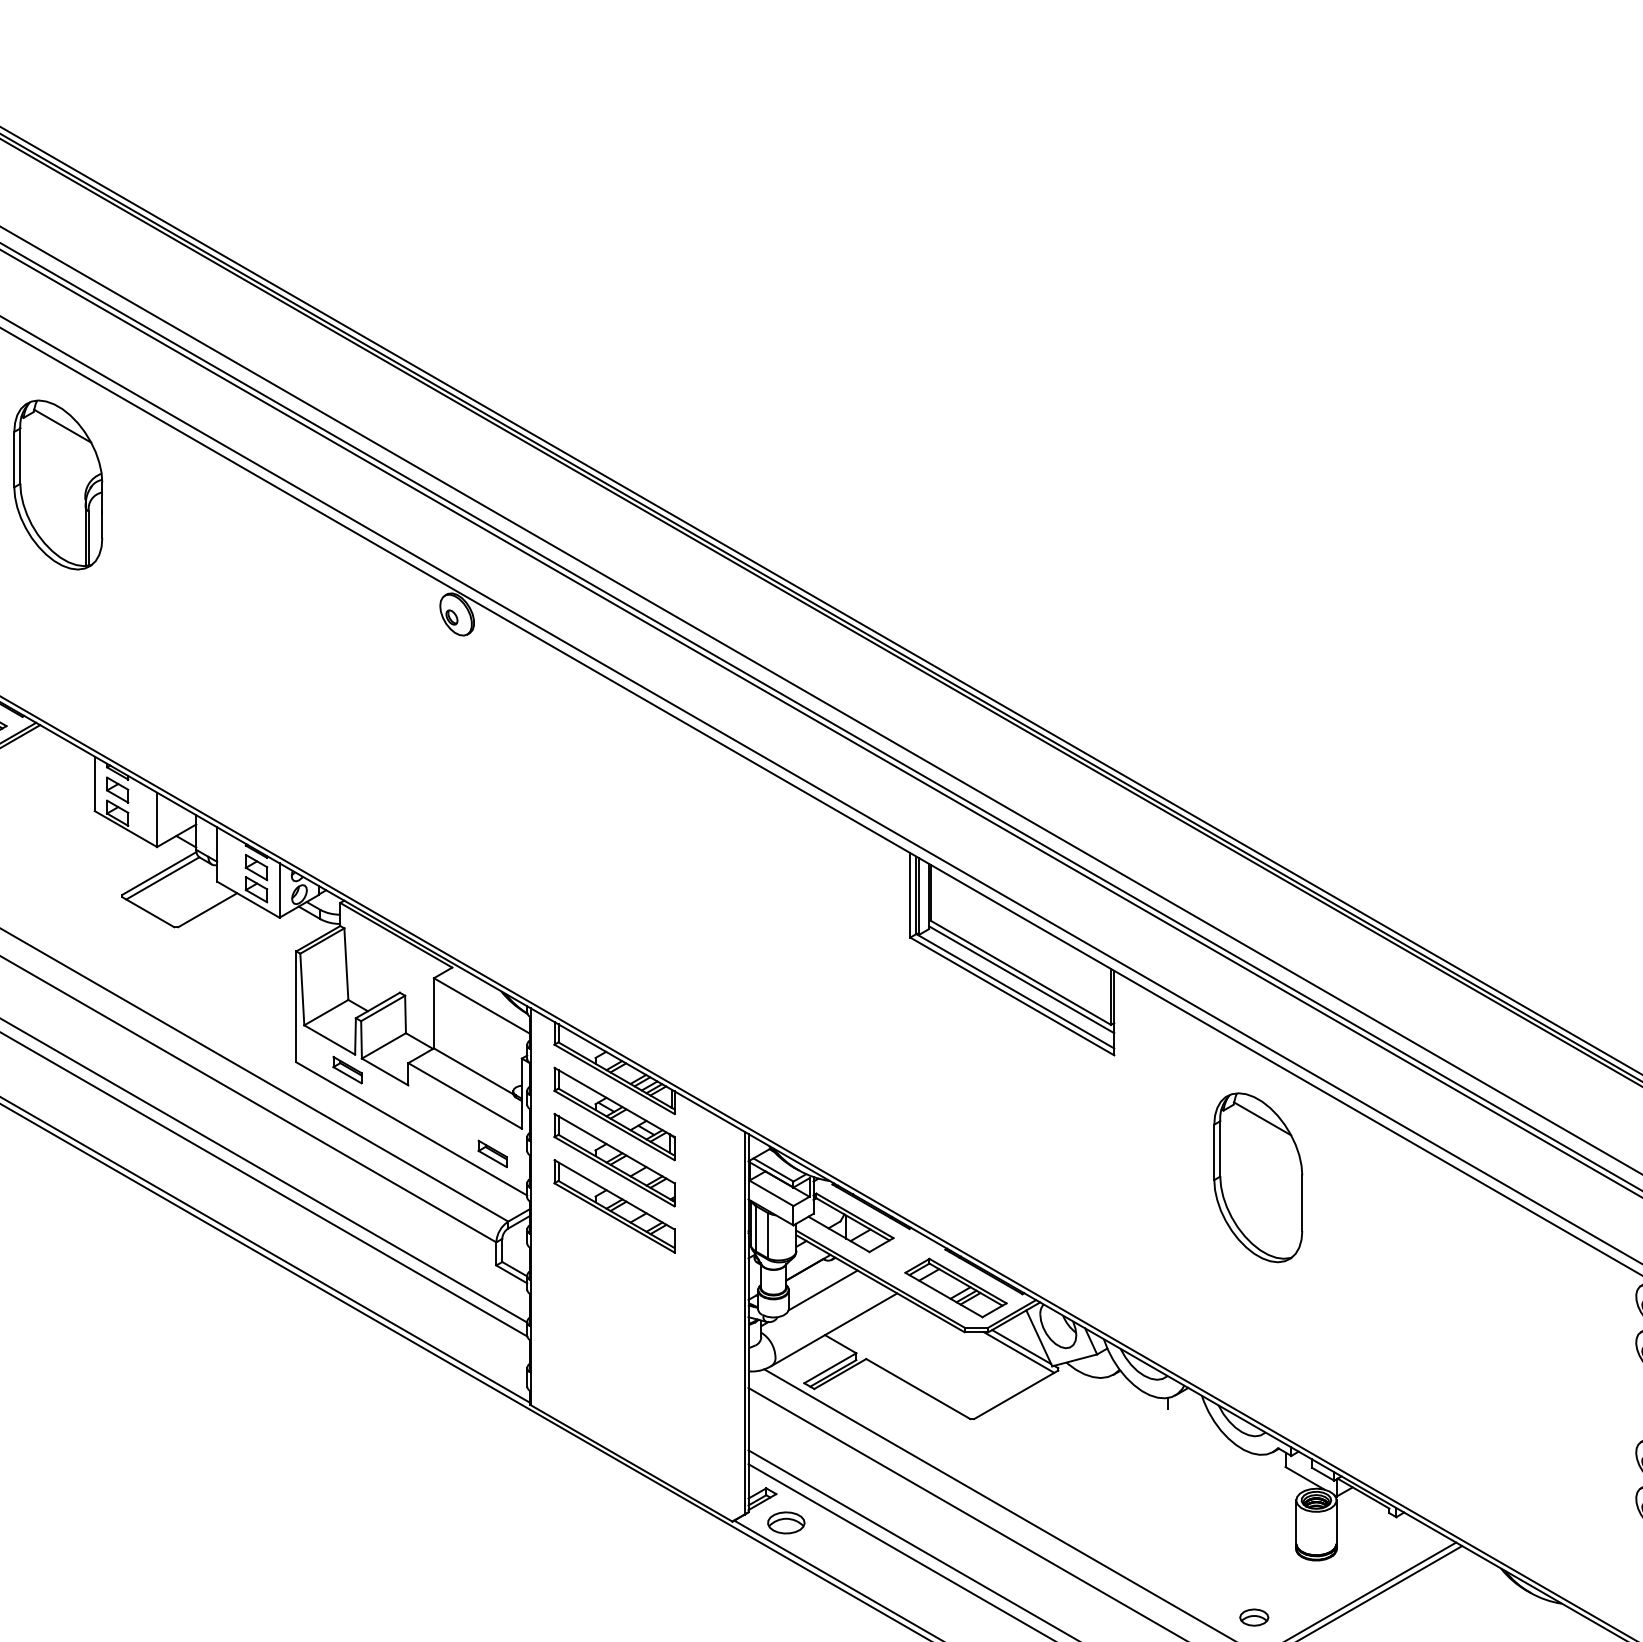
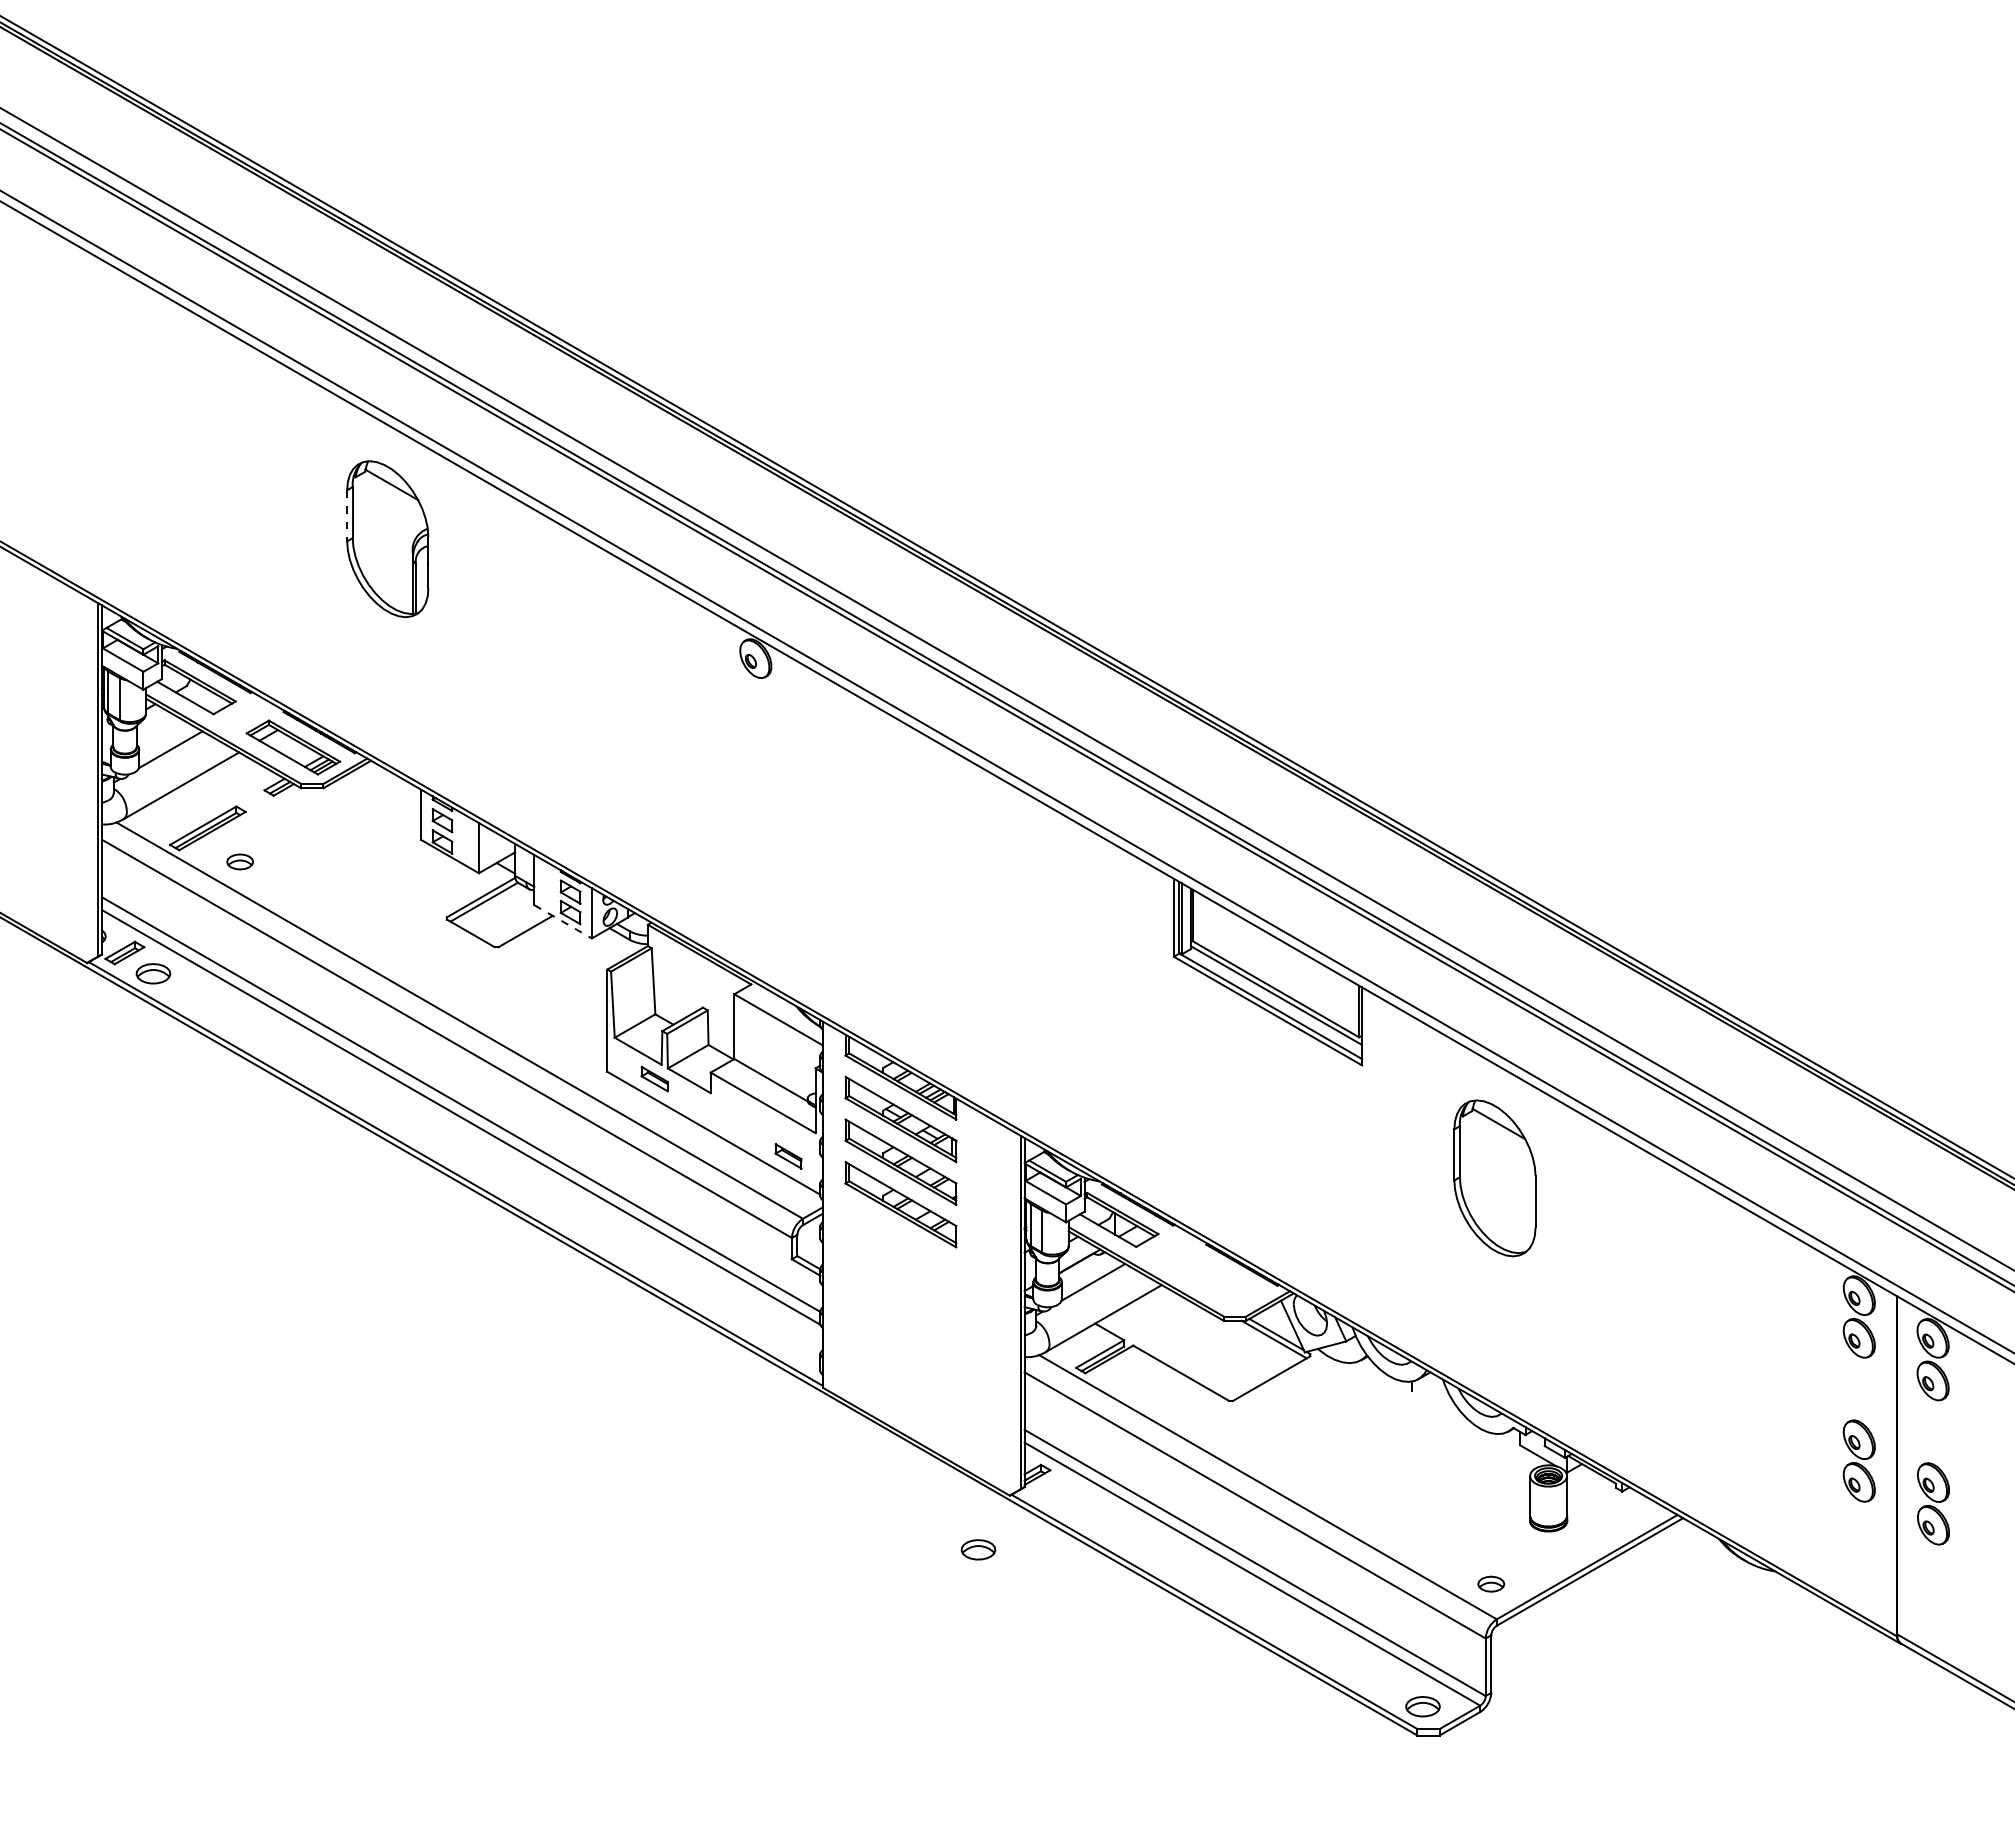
line: (14, 459) -> (347, 515), solid -> dashed
line: (248, 900) -> (563, 922), solid -> dashed
part: (955, 1288) -> (1215, 1280), removed
part: (786, 1522) -> (978, 1549), moved

